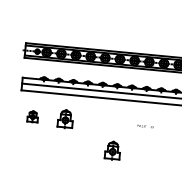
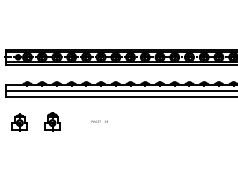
part: (32, 116) -> (19, 122), size x1.43
text: (145, 126) -> (99, 121), moved
part: (112, 150) -> (102, 148), removed

